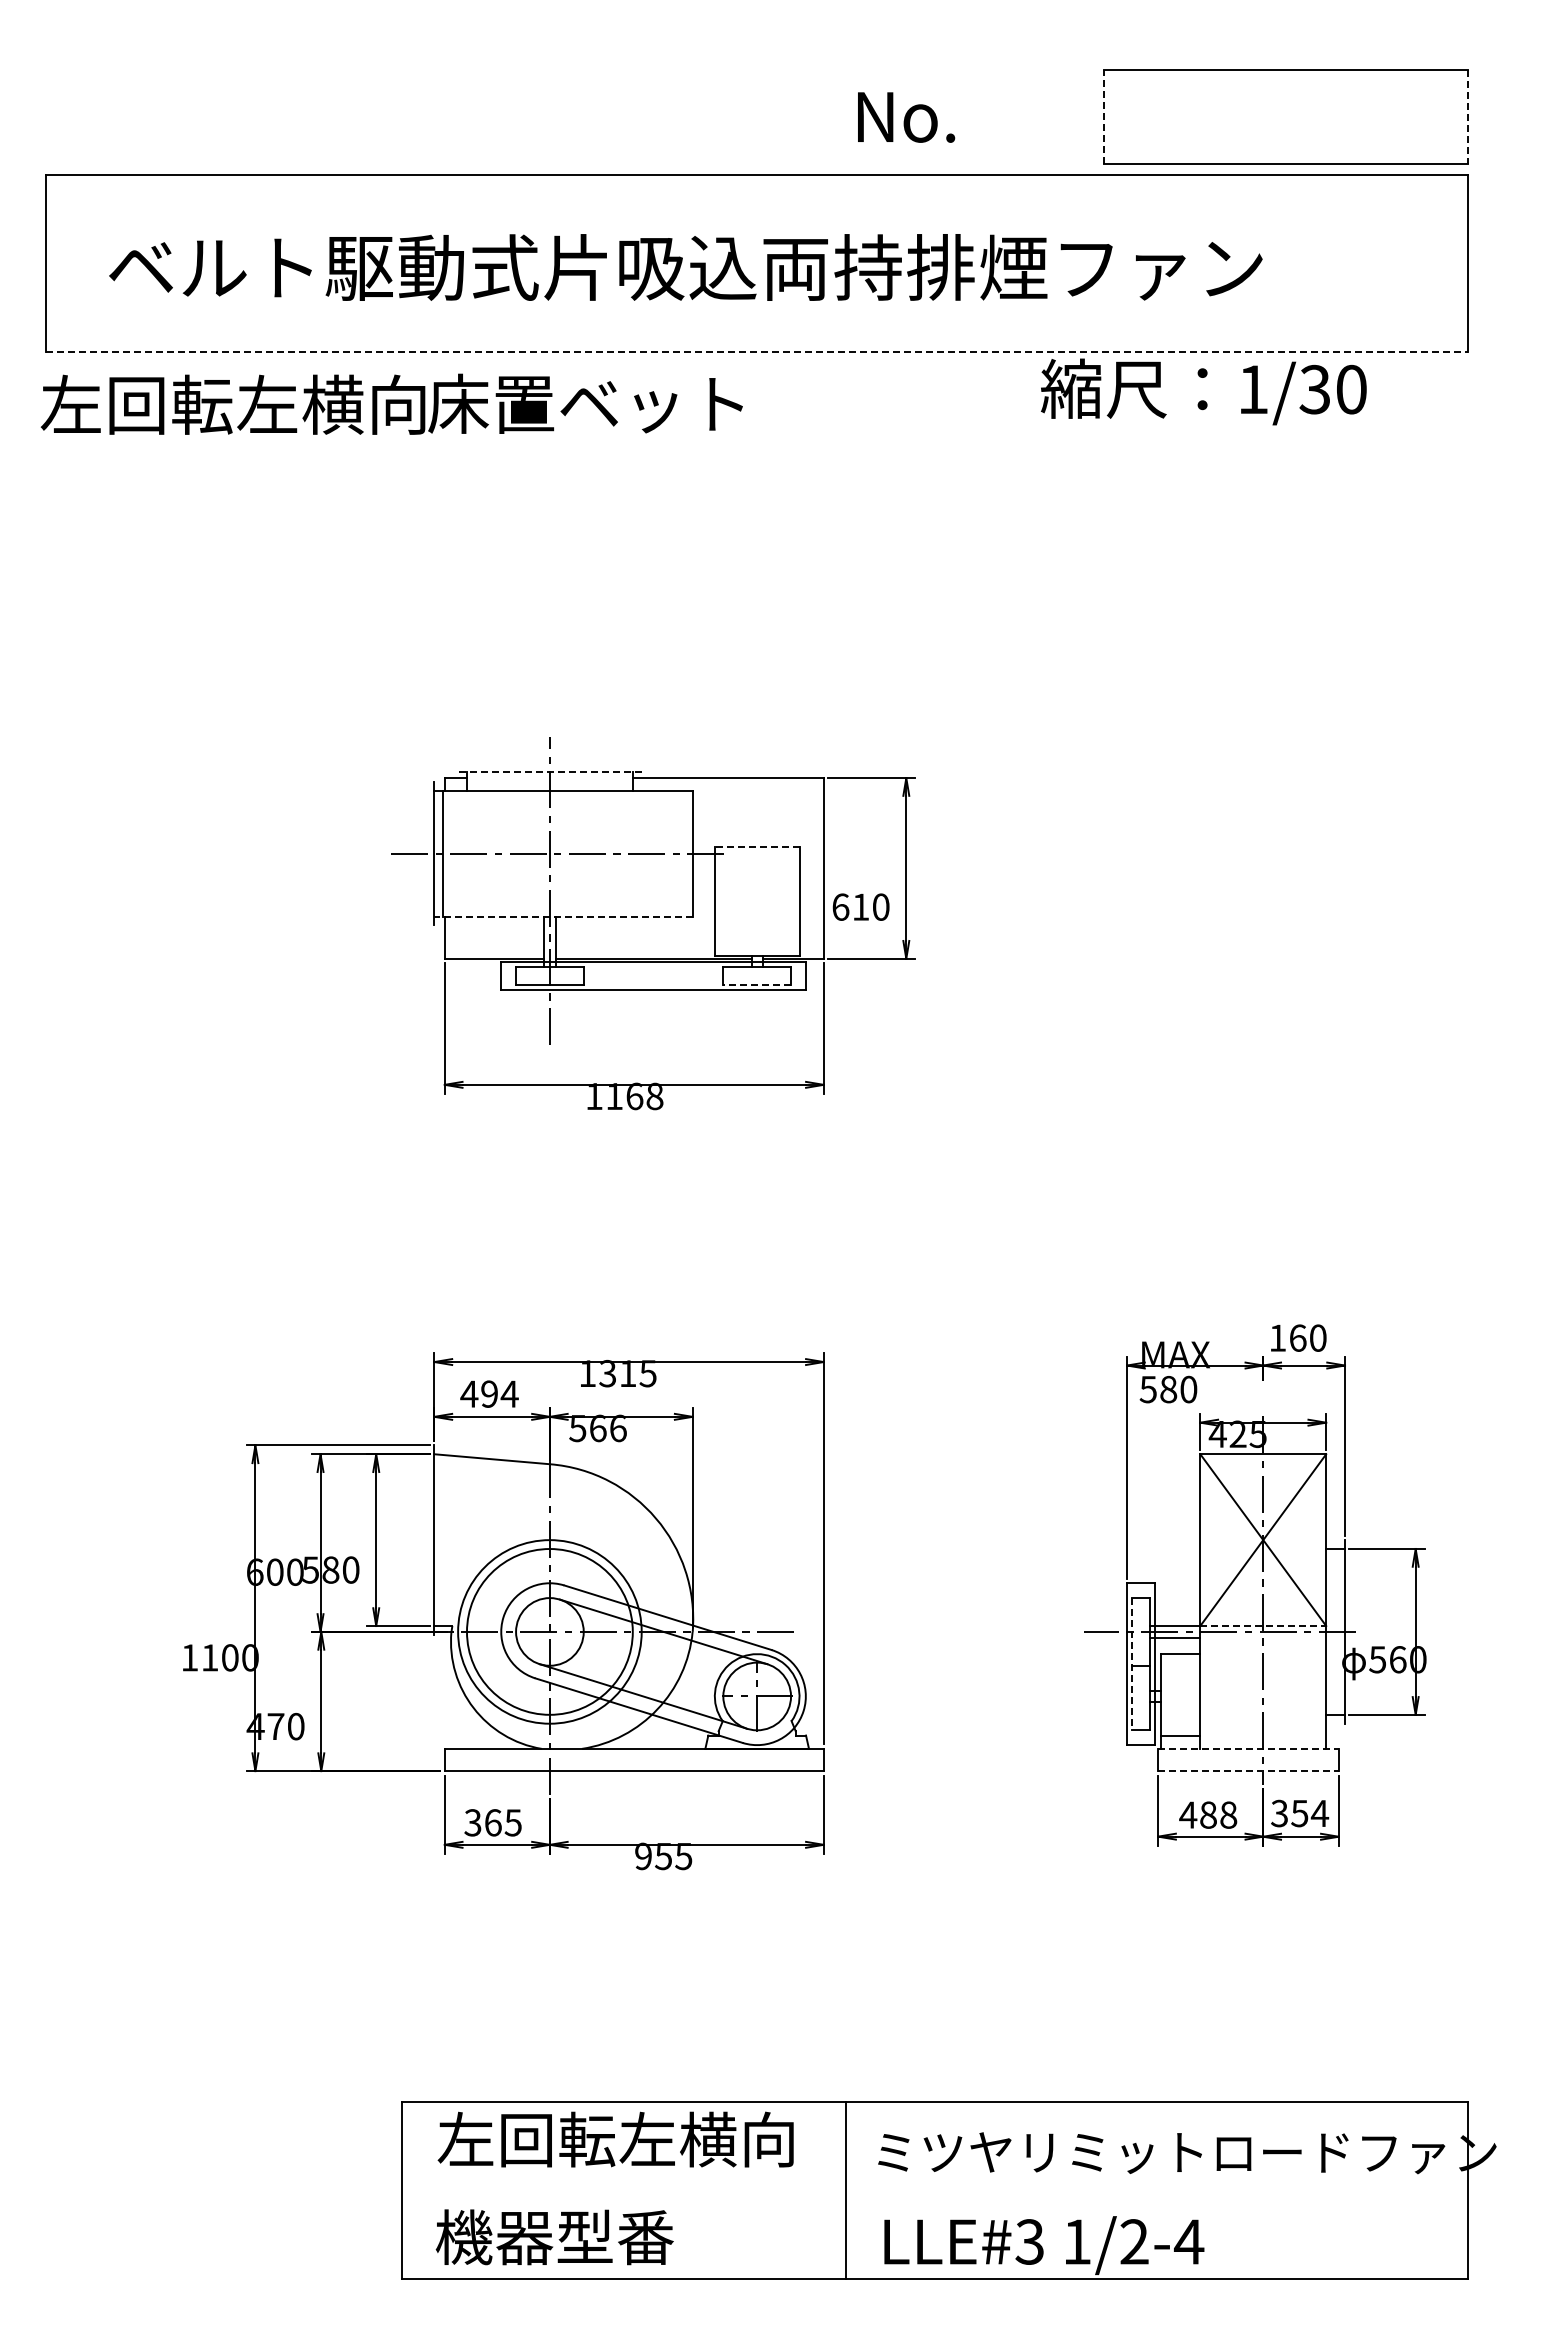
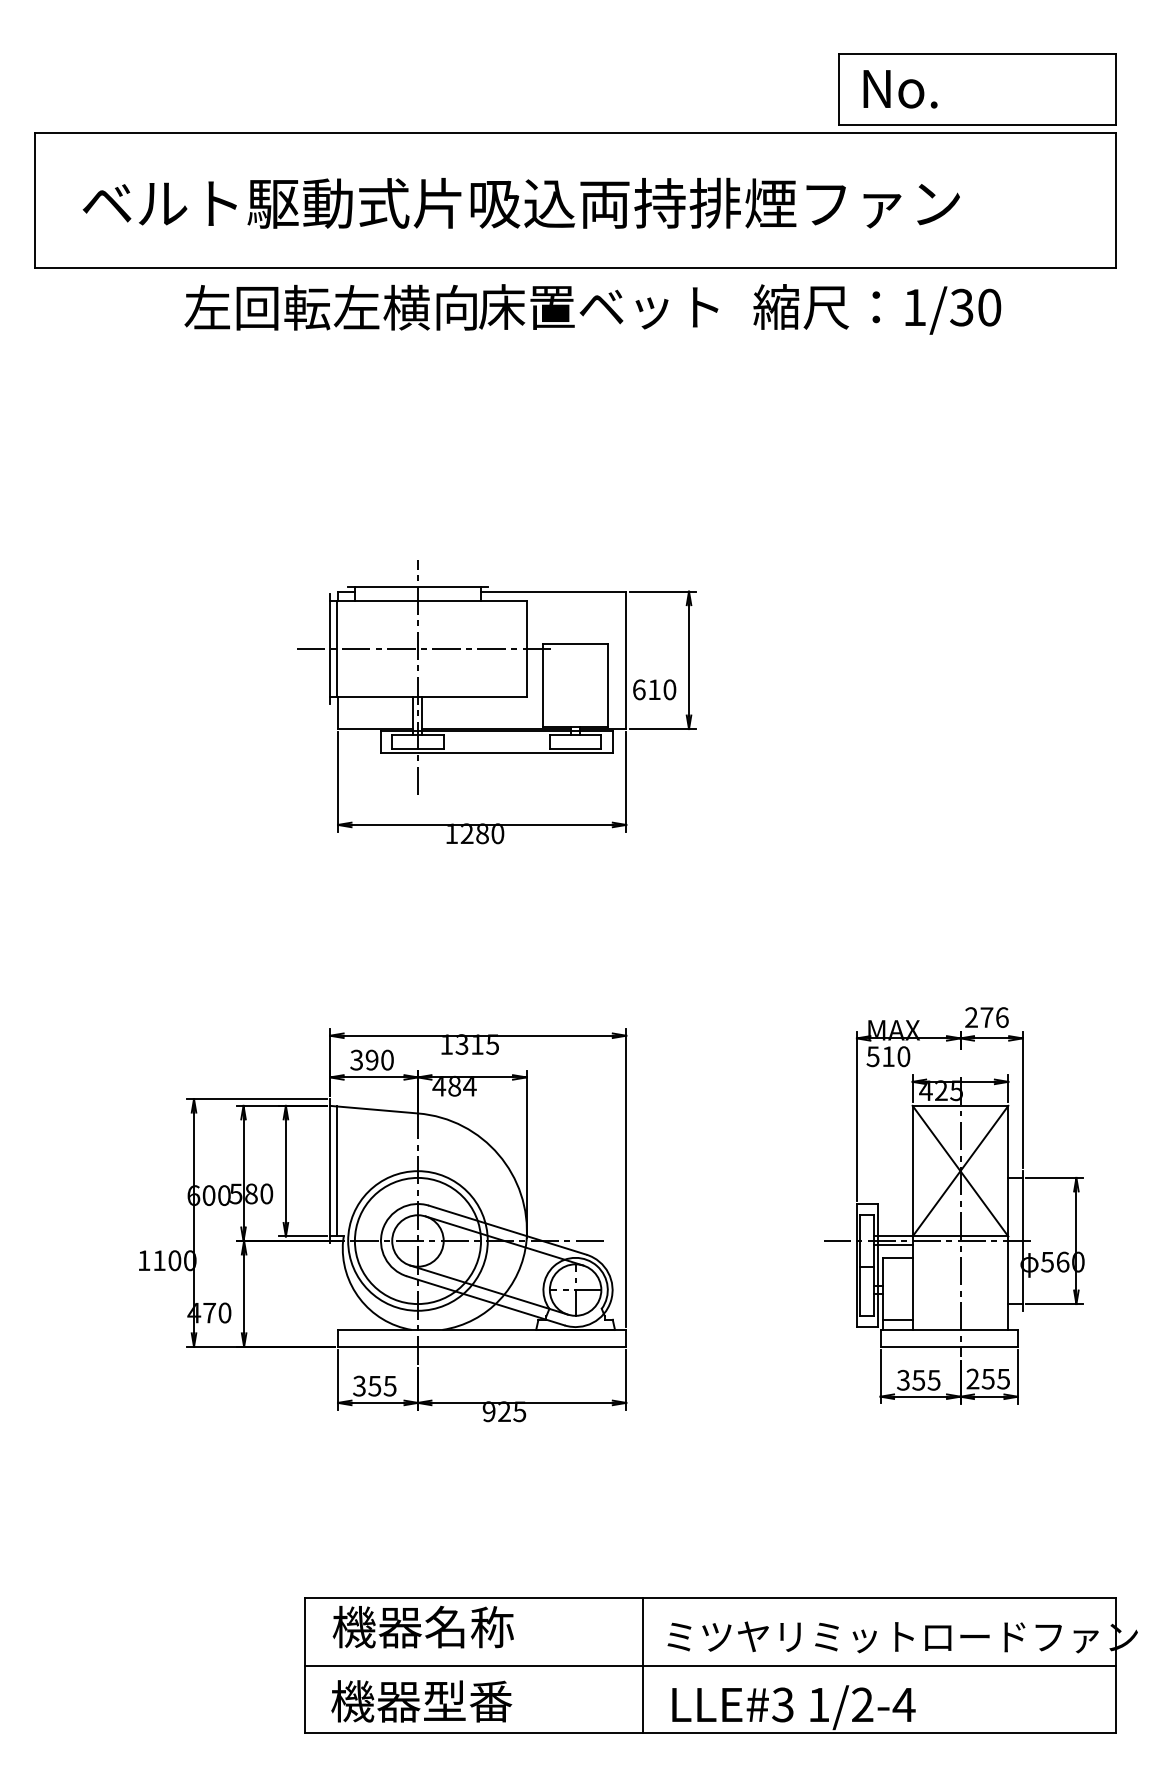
text: (906, 117) -> (900, 89), moved
line: (1103, 117) -> (838, 89), dashed -> solid
line: (1467, 117) -> (1115, 89), dashed -> solid
line: (756, 352) -> (575, 267), dashed -> solid
text: (1203, 391) -> (877, 309), moved
text: (391, 403) -> (451, 306), moved
line: (549, 771) -> (417, 586), dashed -> solid
line: (756, 846) -> (575, 643), dashed -> solid
line: (563, 916) -> (428, 696), dashed -> solid
line: (757, 985) -> (575, 749), dashed -> solid
text: (634, 1096) -> (482, 833), 1168 -> 1280
text: (1297, 1337) -> (986, 1017), 160 -> 276
text: (1168, 1389) -> (888, 1056), 580 -> 510
text: (489, 1393) -> (372, 1059), 494 -> 390
text: (597, 1428) -> (454, 1086), 566 -> 484
line: (443, 1540) -> (337, 1171), added
line: (1263, 1626) -> (960, 1236), dashed -> solid
line: (1131, 1664) -> (860, 1265), dashed -> solid
line: (1248, 1748) -> (949, 1329), dashed -> solid
line: (1248, 1771) -> (949, 1347), dashed -> solid
text: (1300, 1813) -> (988, 1379), 354 -> 255
text: (1208, 1814) -> (918, 1379), 488 -> 355
text: (492, 1822) -> (374, 1385), 365 -> 355
text: (663, 1856) -> (504, 1411), 955 -> 925
text: (615, 2139) -> (467, 1627), 左回転左横向 -> 機器名称
line: (934, 2190) -> (710, 1665), added

